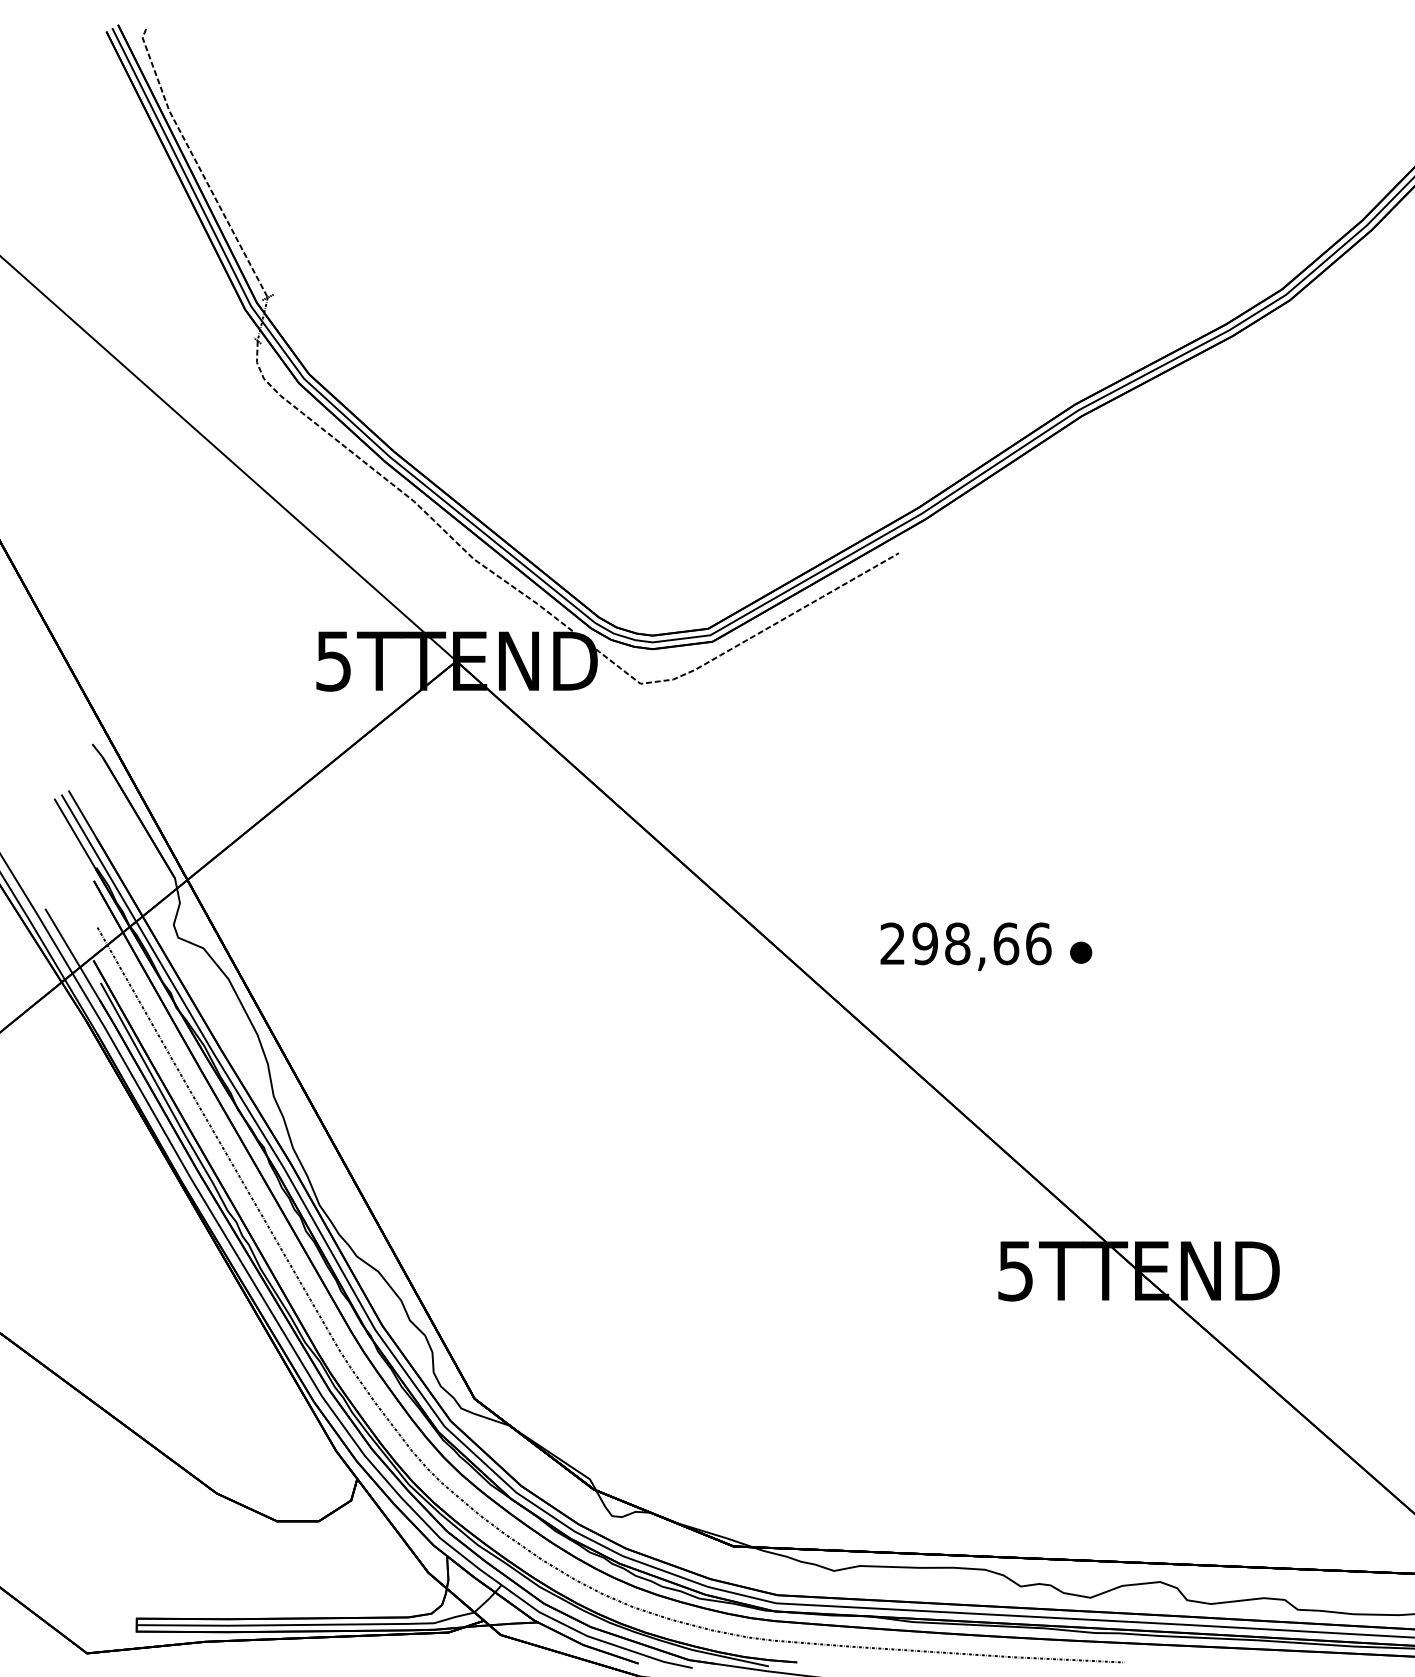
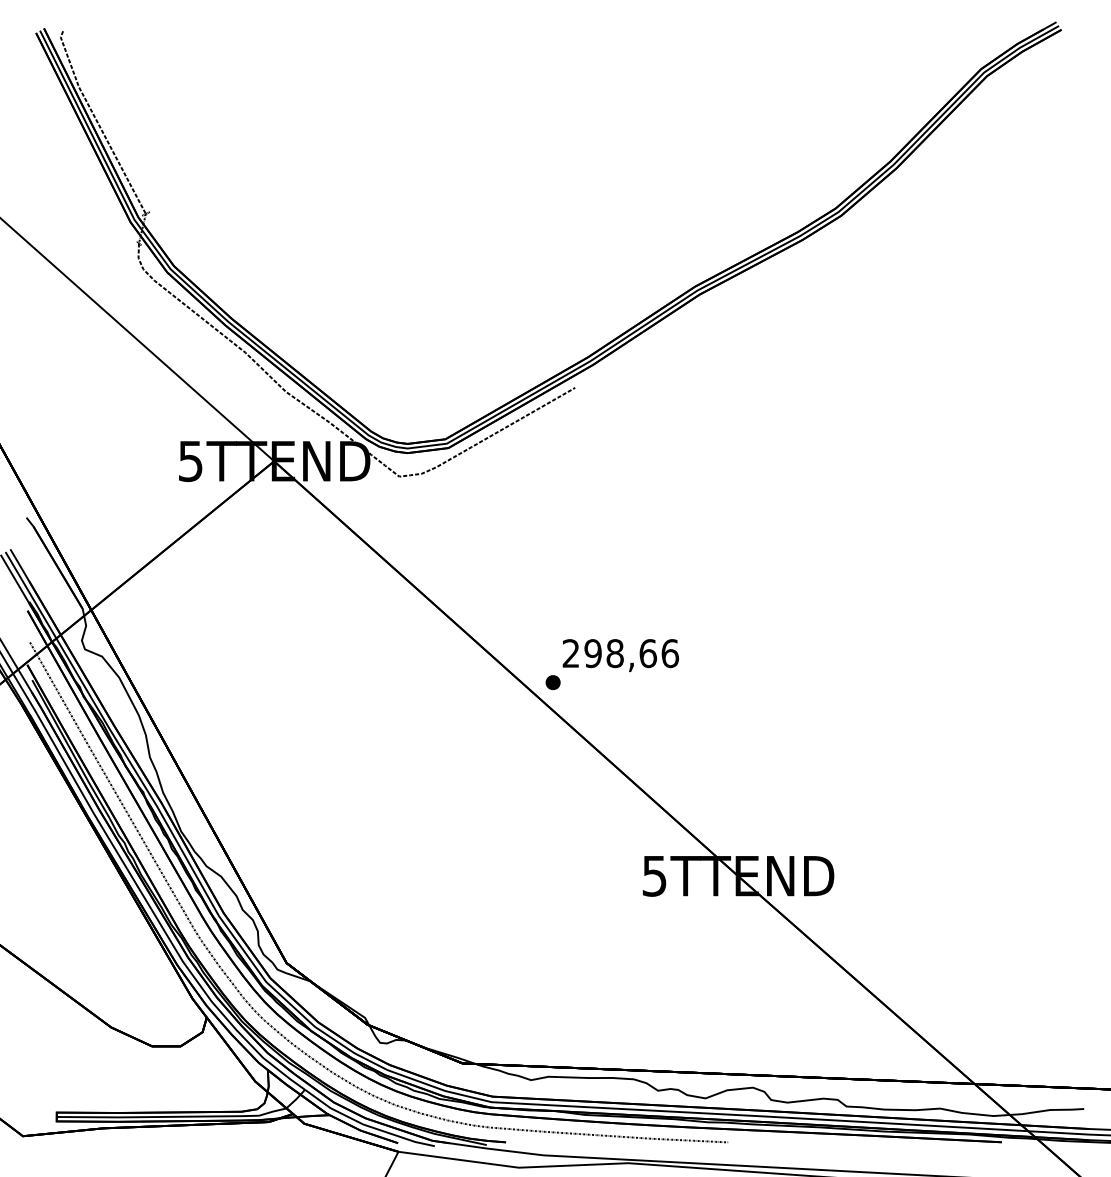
part: (1080, 952) -> (552, 682), moved

